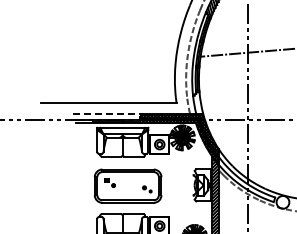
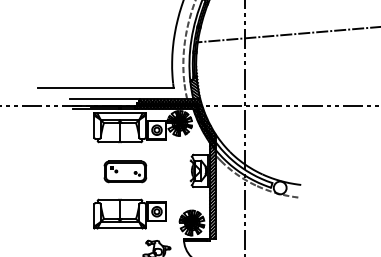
hatch: (197, 94) -> (194, 80), added
line: (108, 113) -> (105, 99), dashed -> solid
part: (128, 185) -> (125, 171), size x0.62

